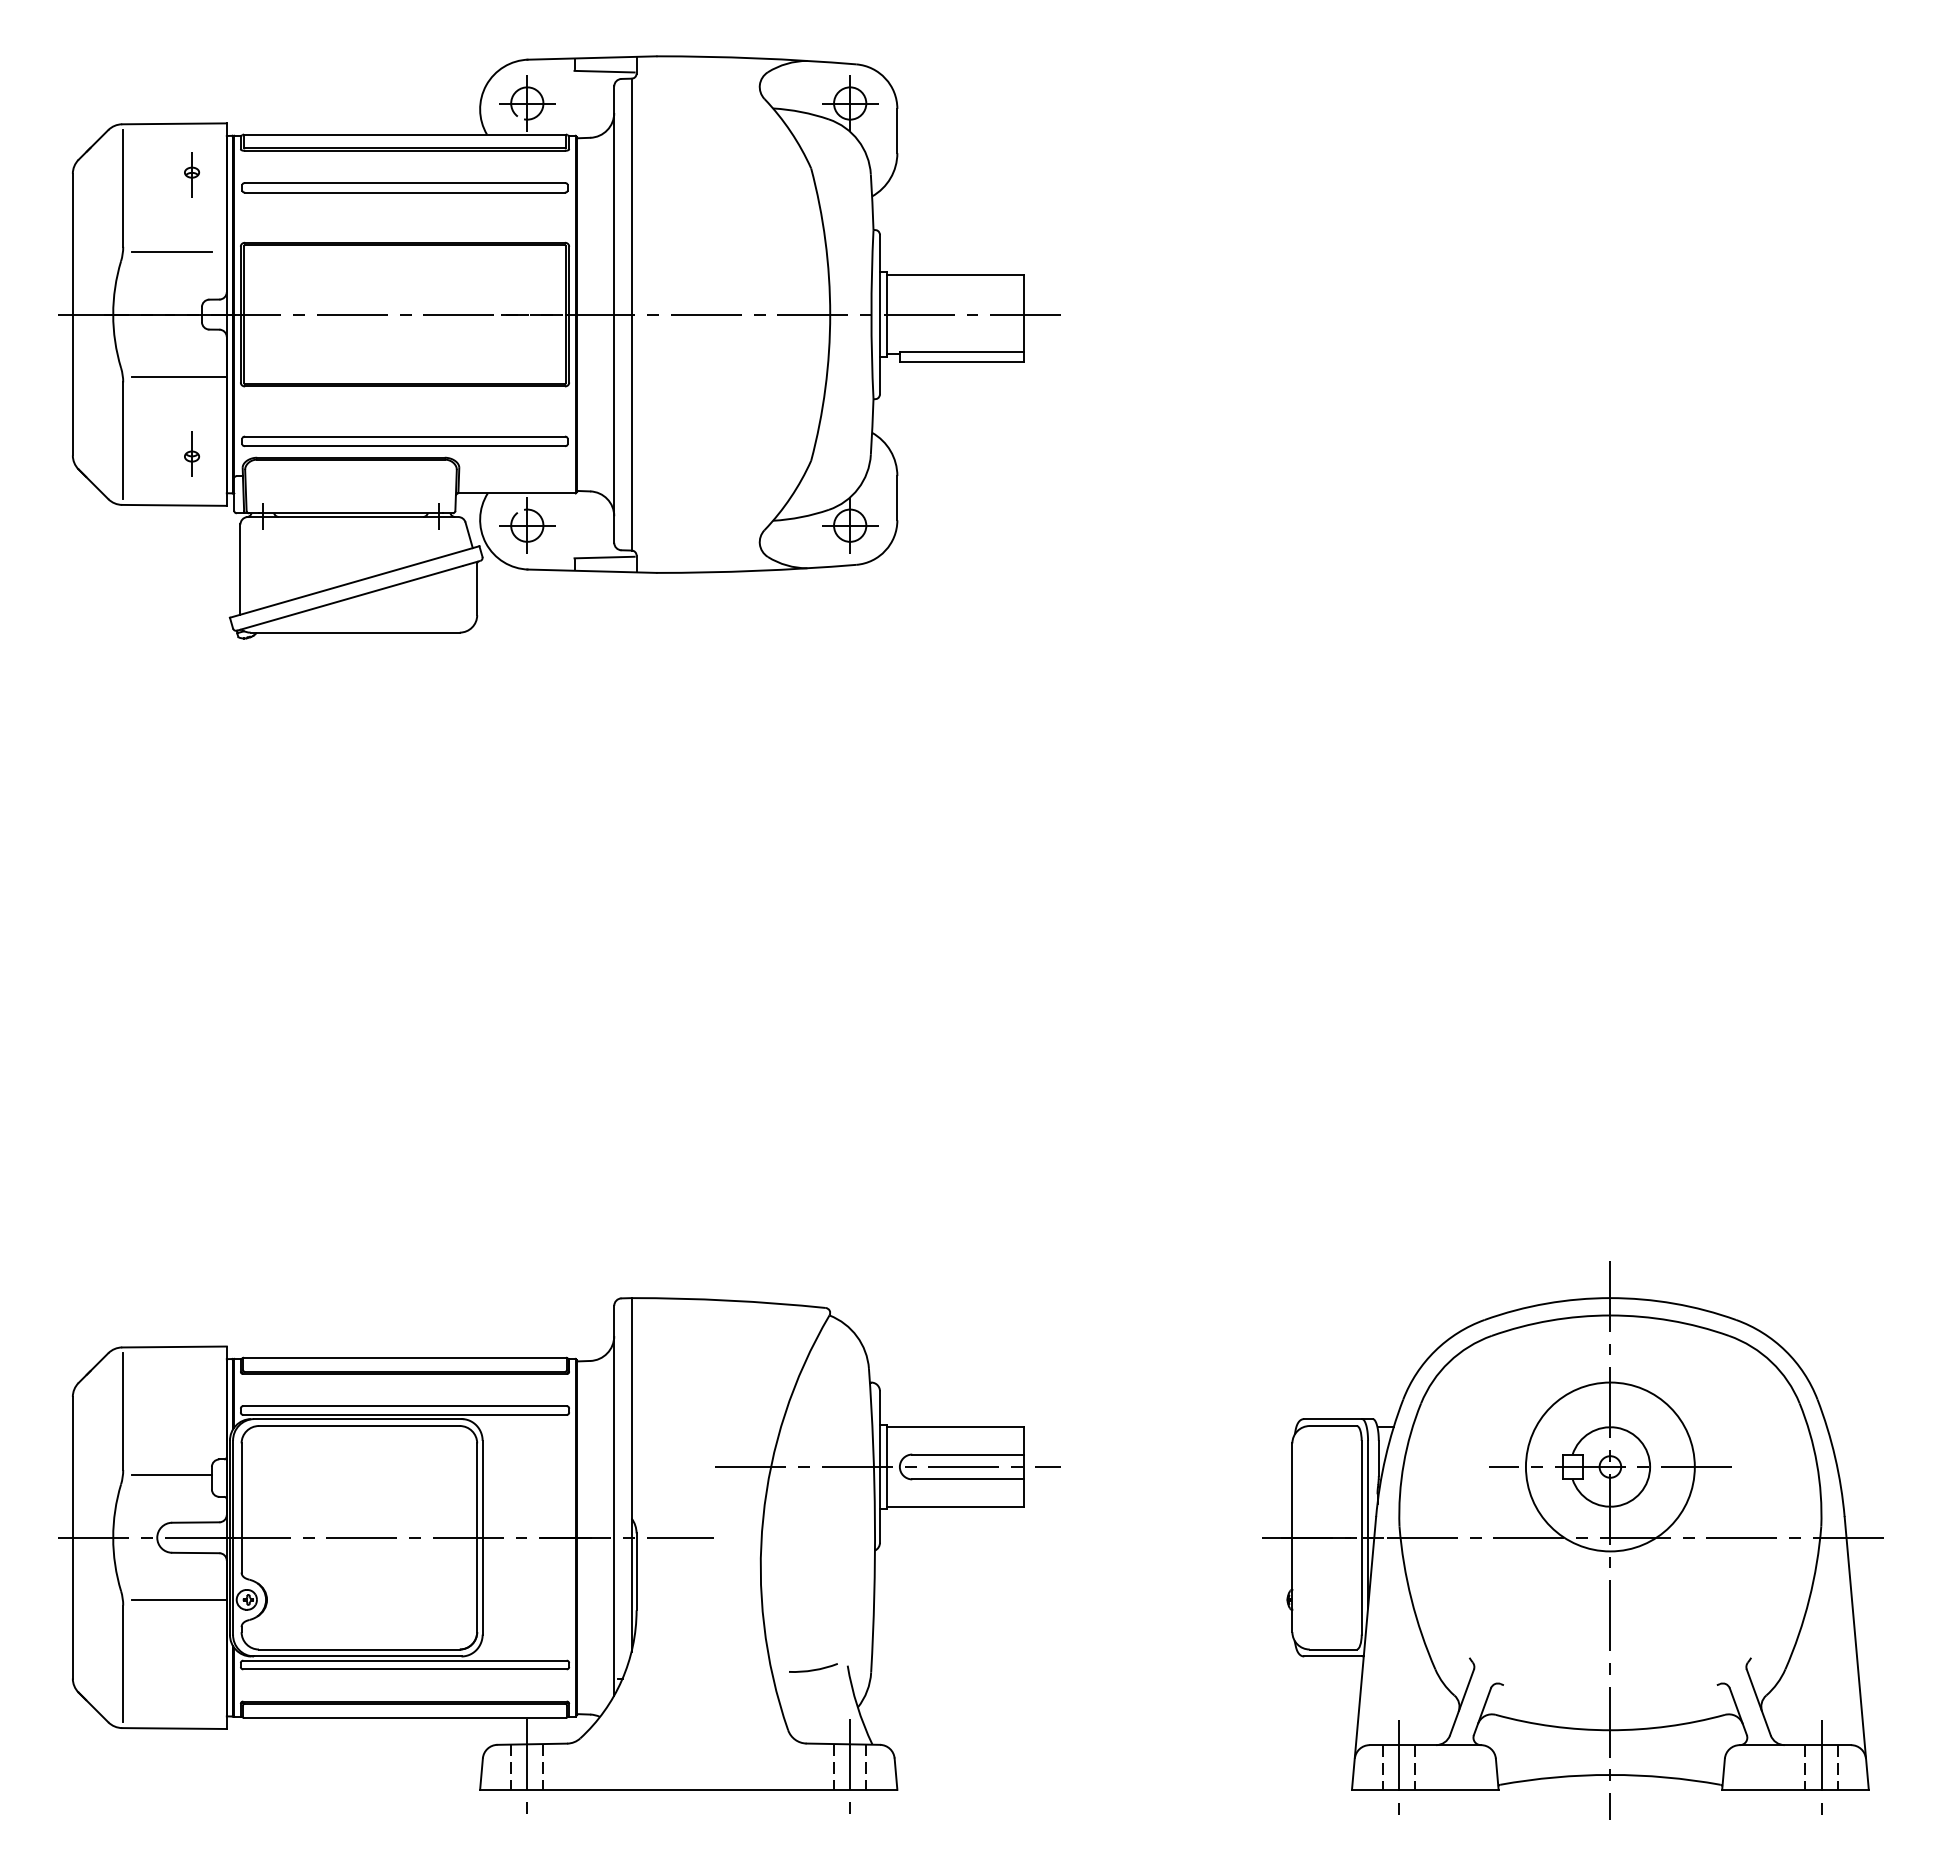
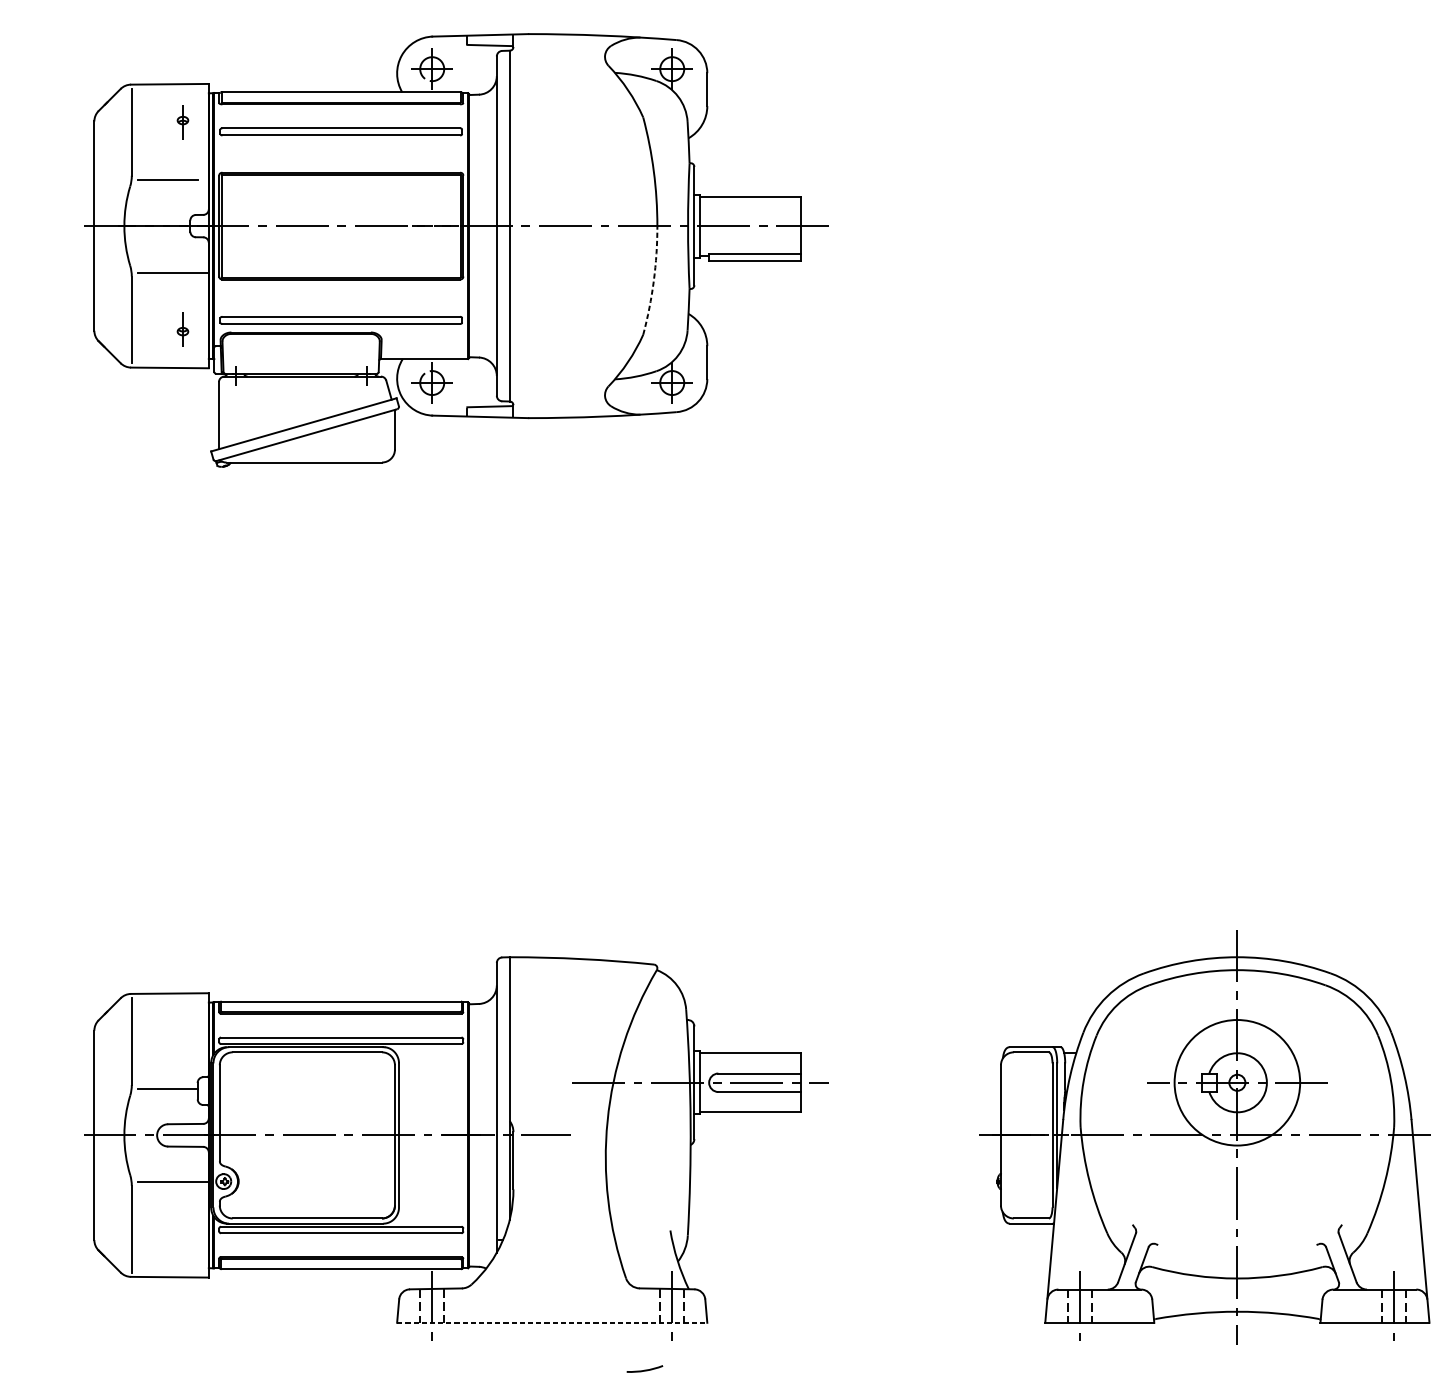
arc: (825, 388) -> (653, 281), solid -> dashed
arc: (813, 1669) -> (644, 1370), moved
line: (688, 1789) -> (552, 1322), solid -> dashed

